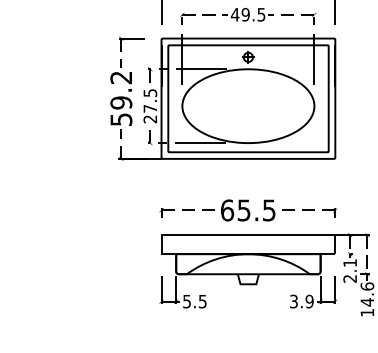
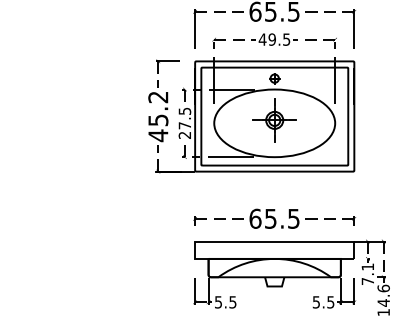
part: (248, 103) -> (274, 120), added
text: (121, 111) -> (158, 128), 59.2 -> 45.2
text: (349, 278) -> (367, 281), 2.1 -> 7.1
text: (301, 301) -> (323, 302), 3.9 -> 5.5

